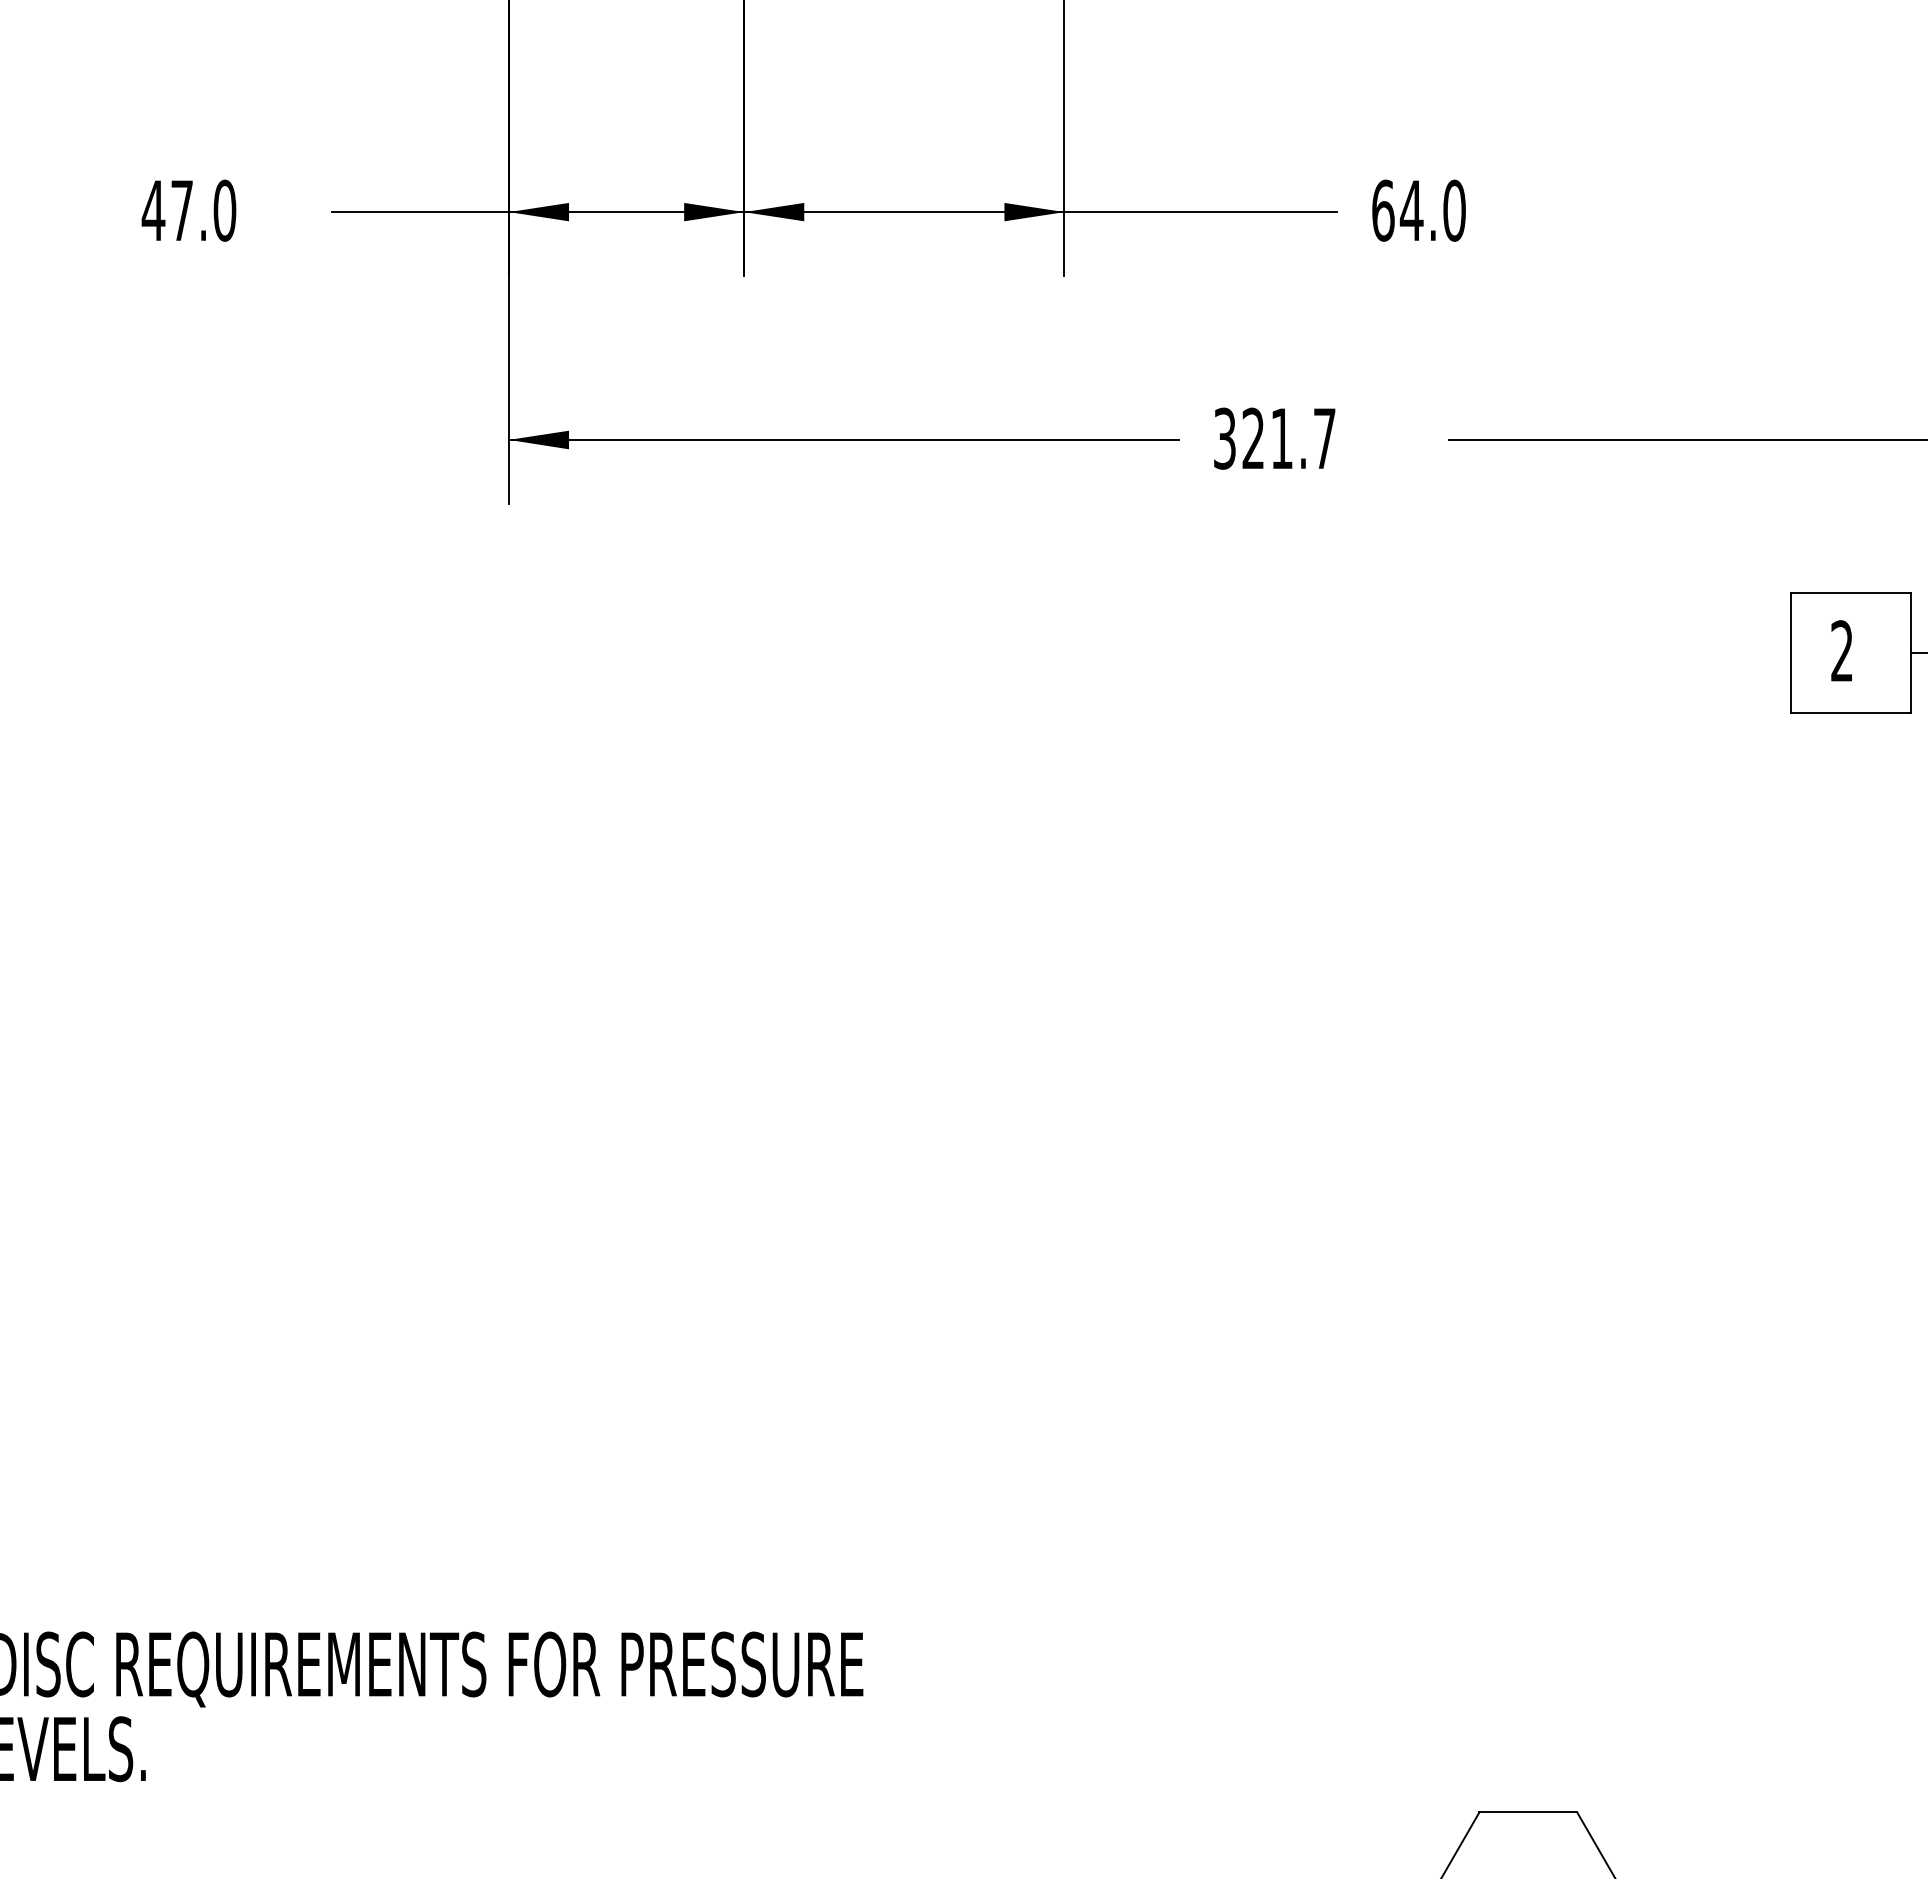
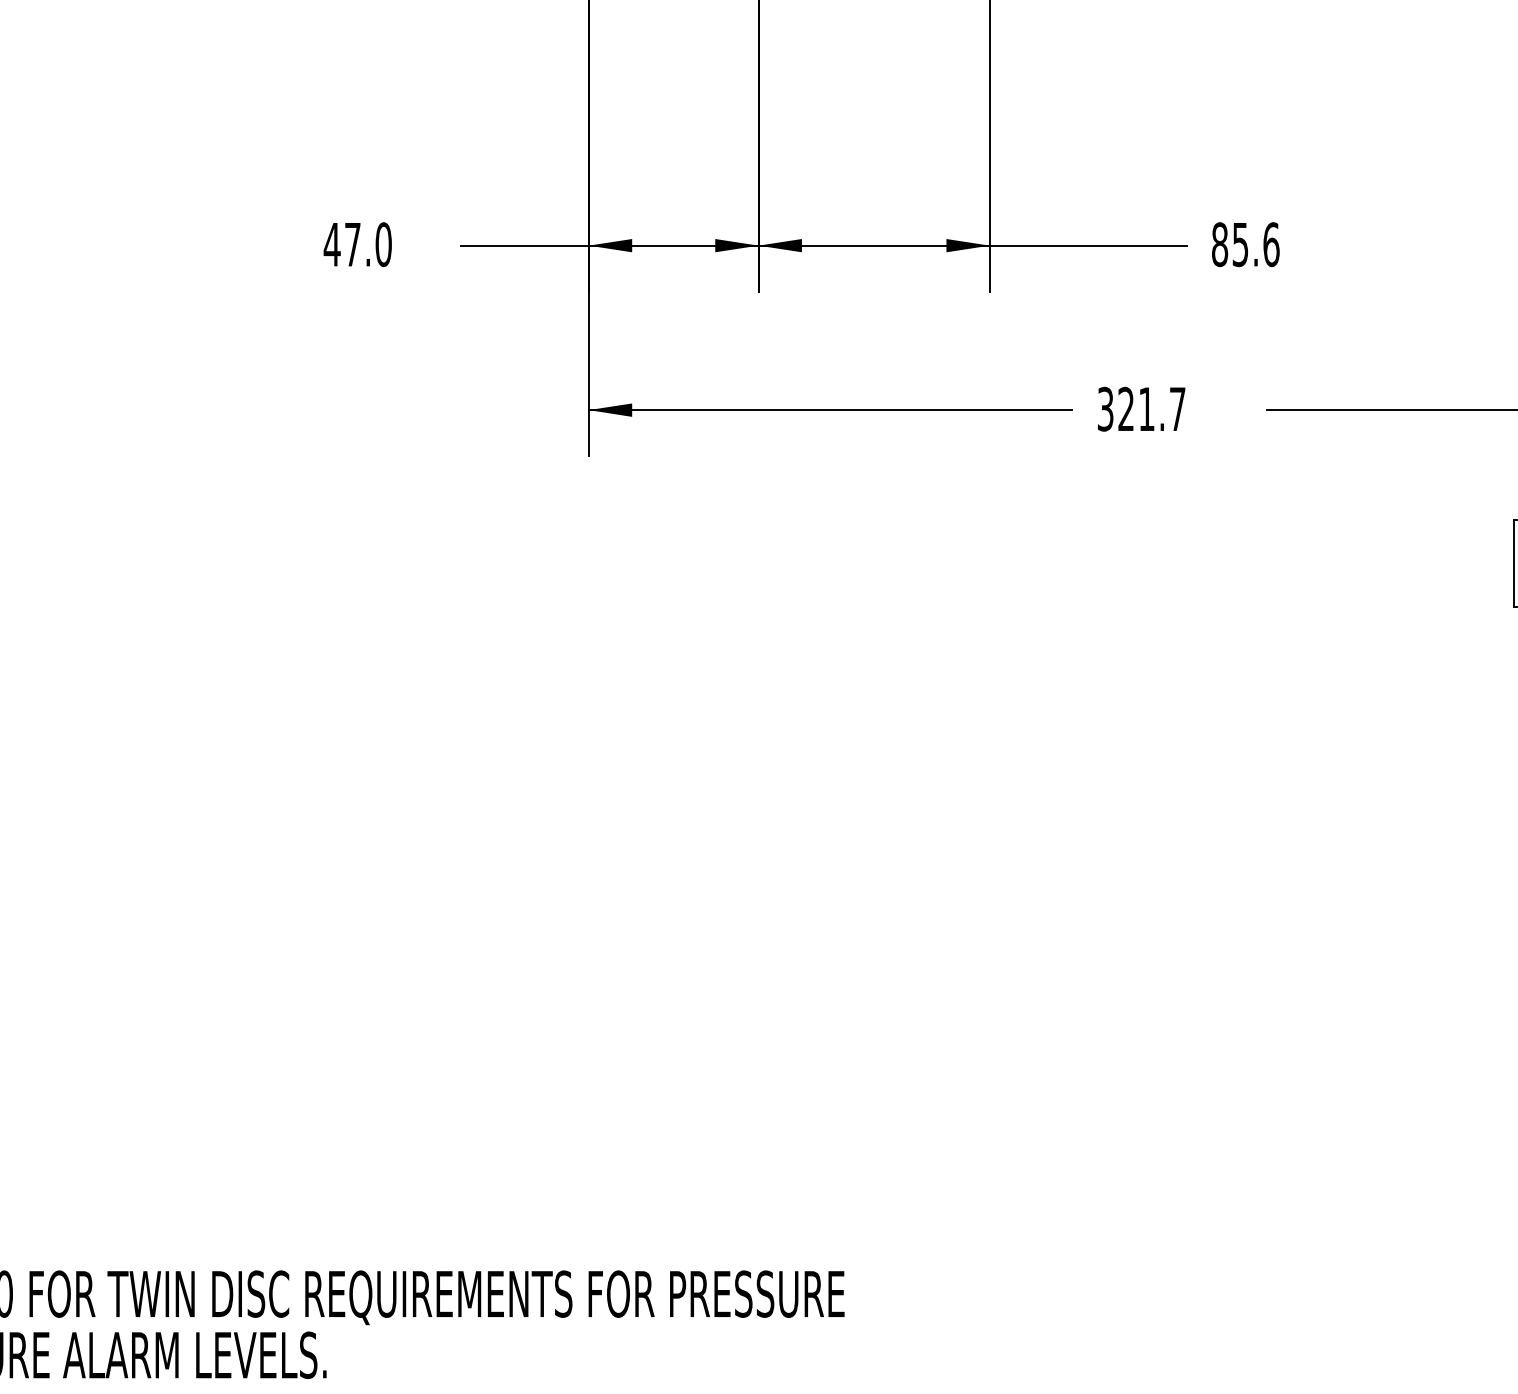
text: (1418, 210) -> (1245, 244), 64.0 -> 85.6

